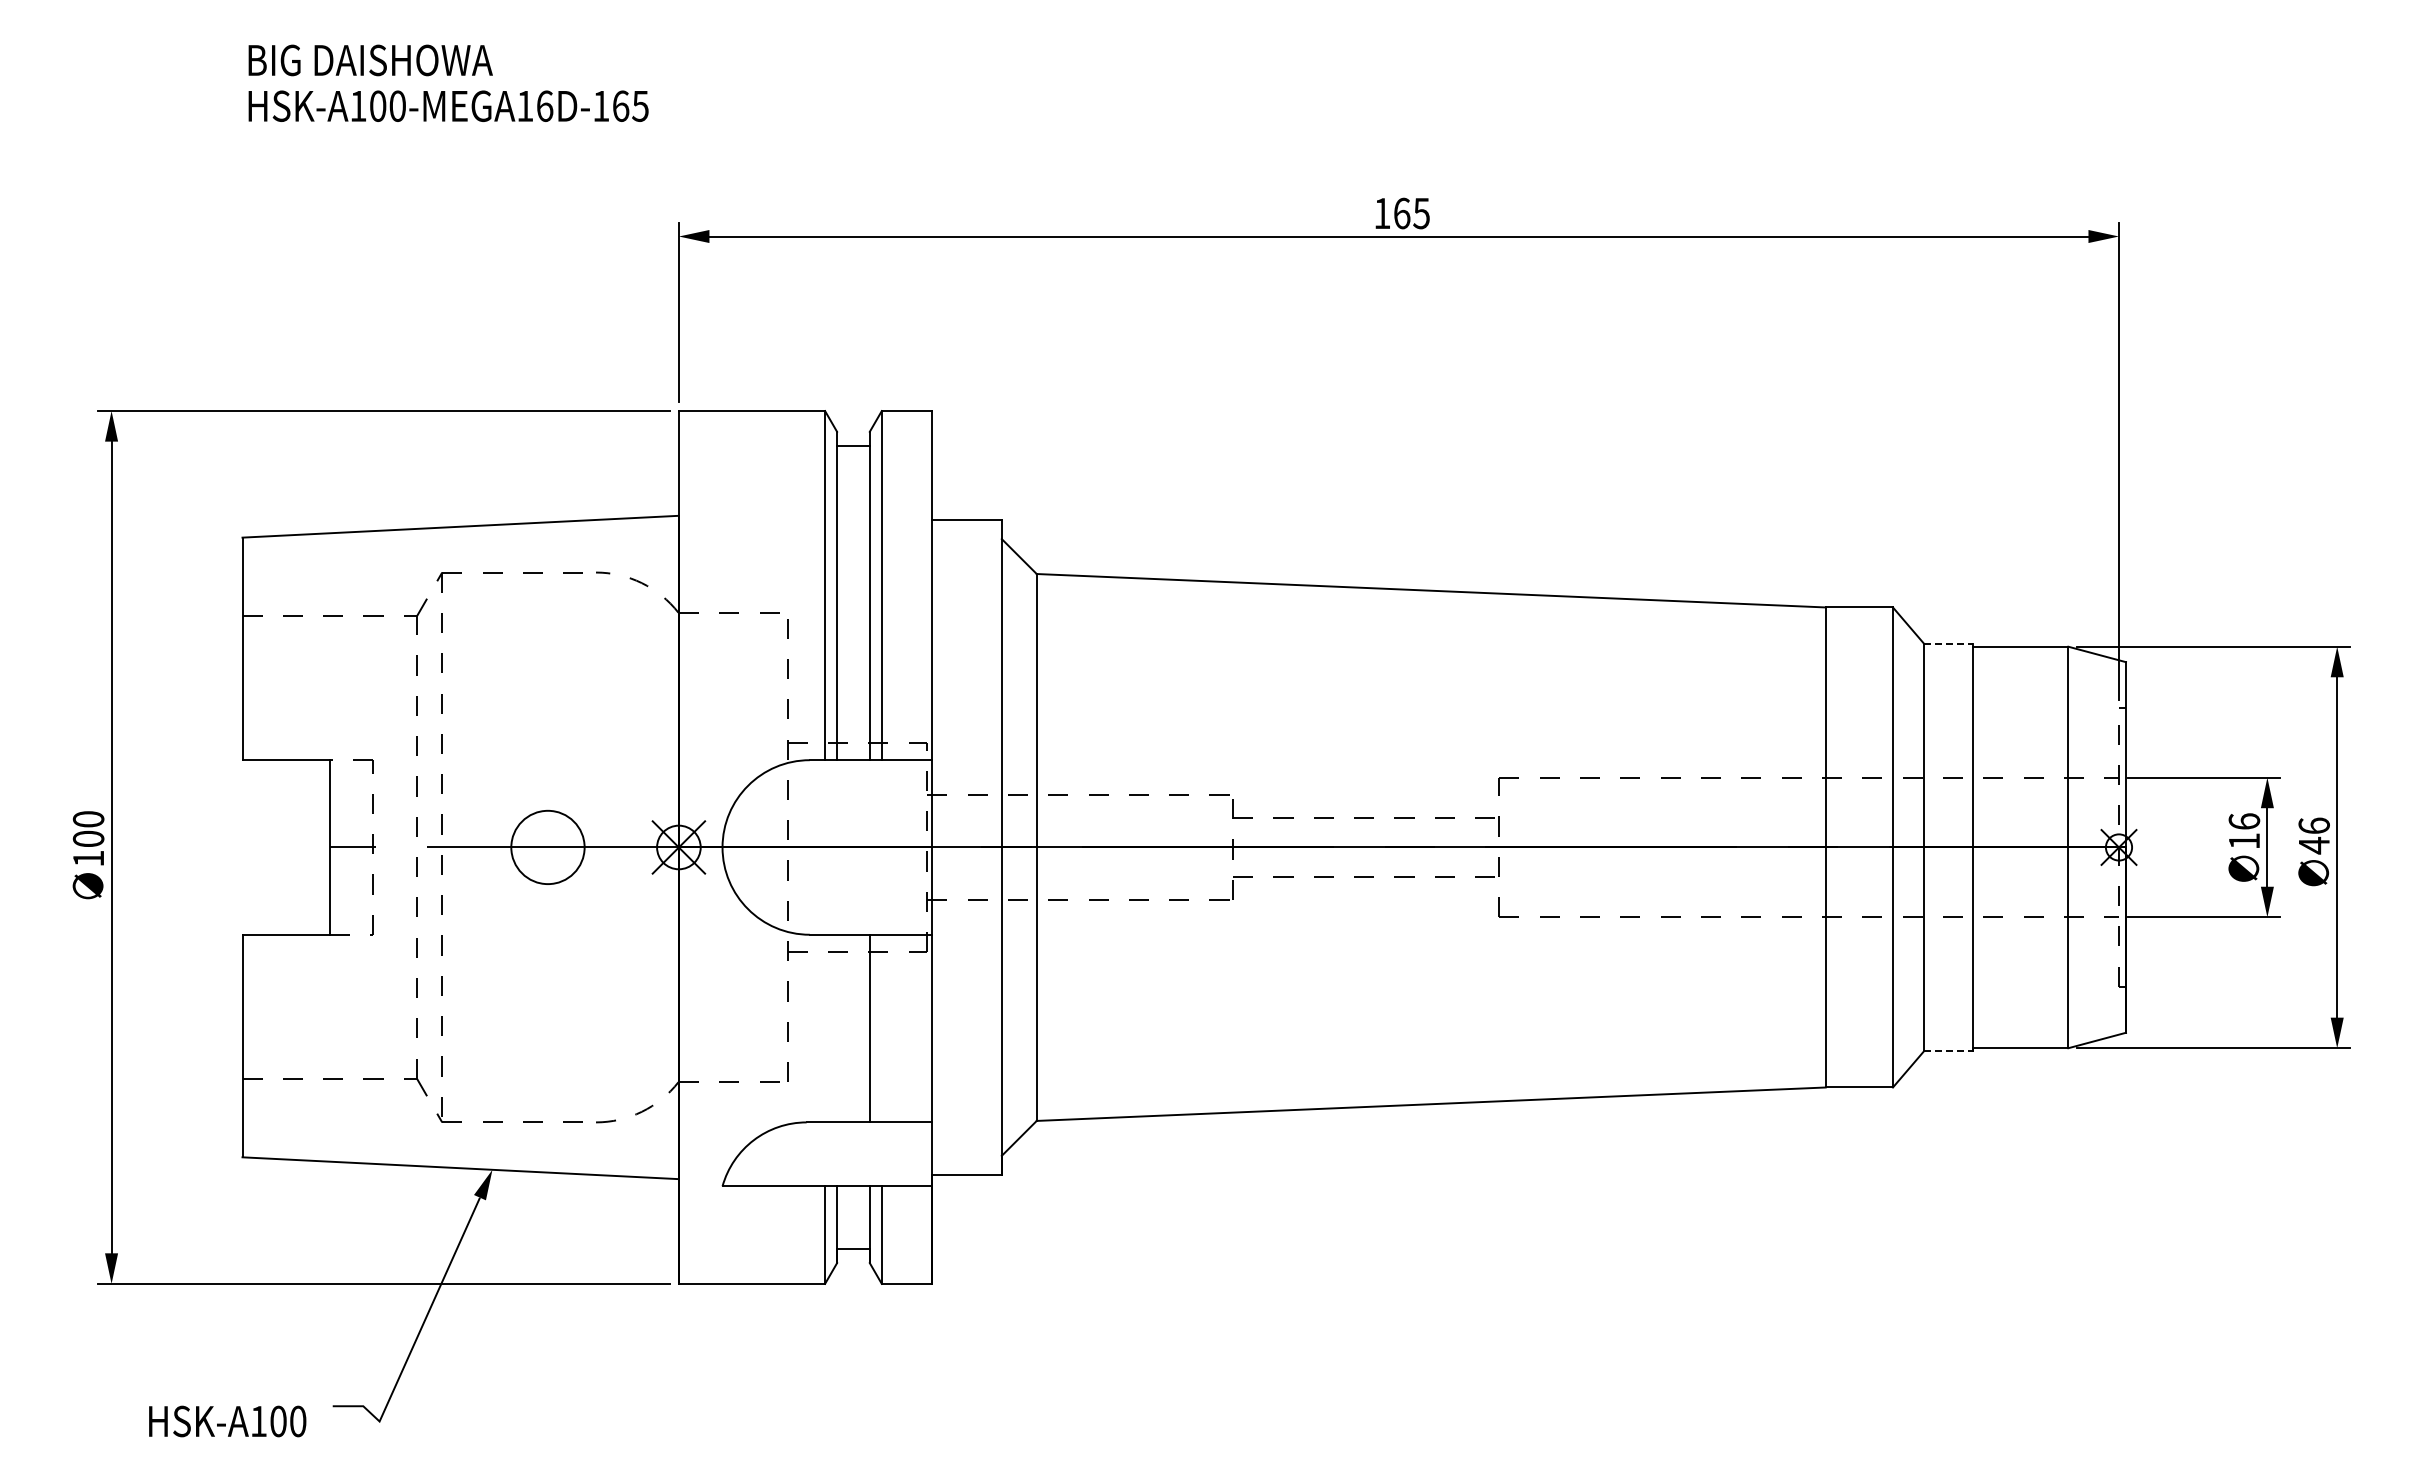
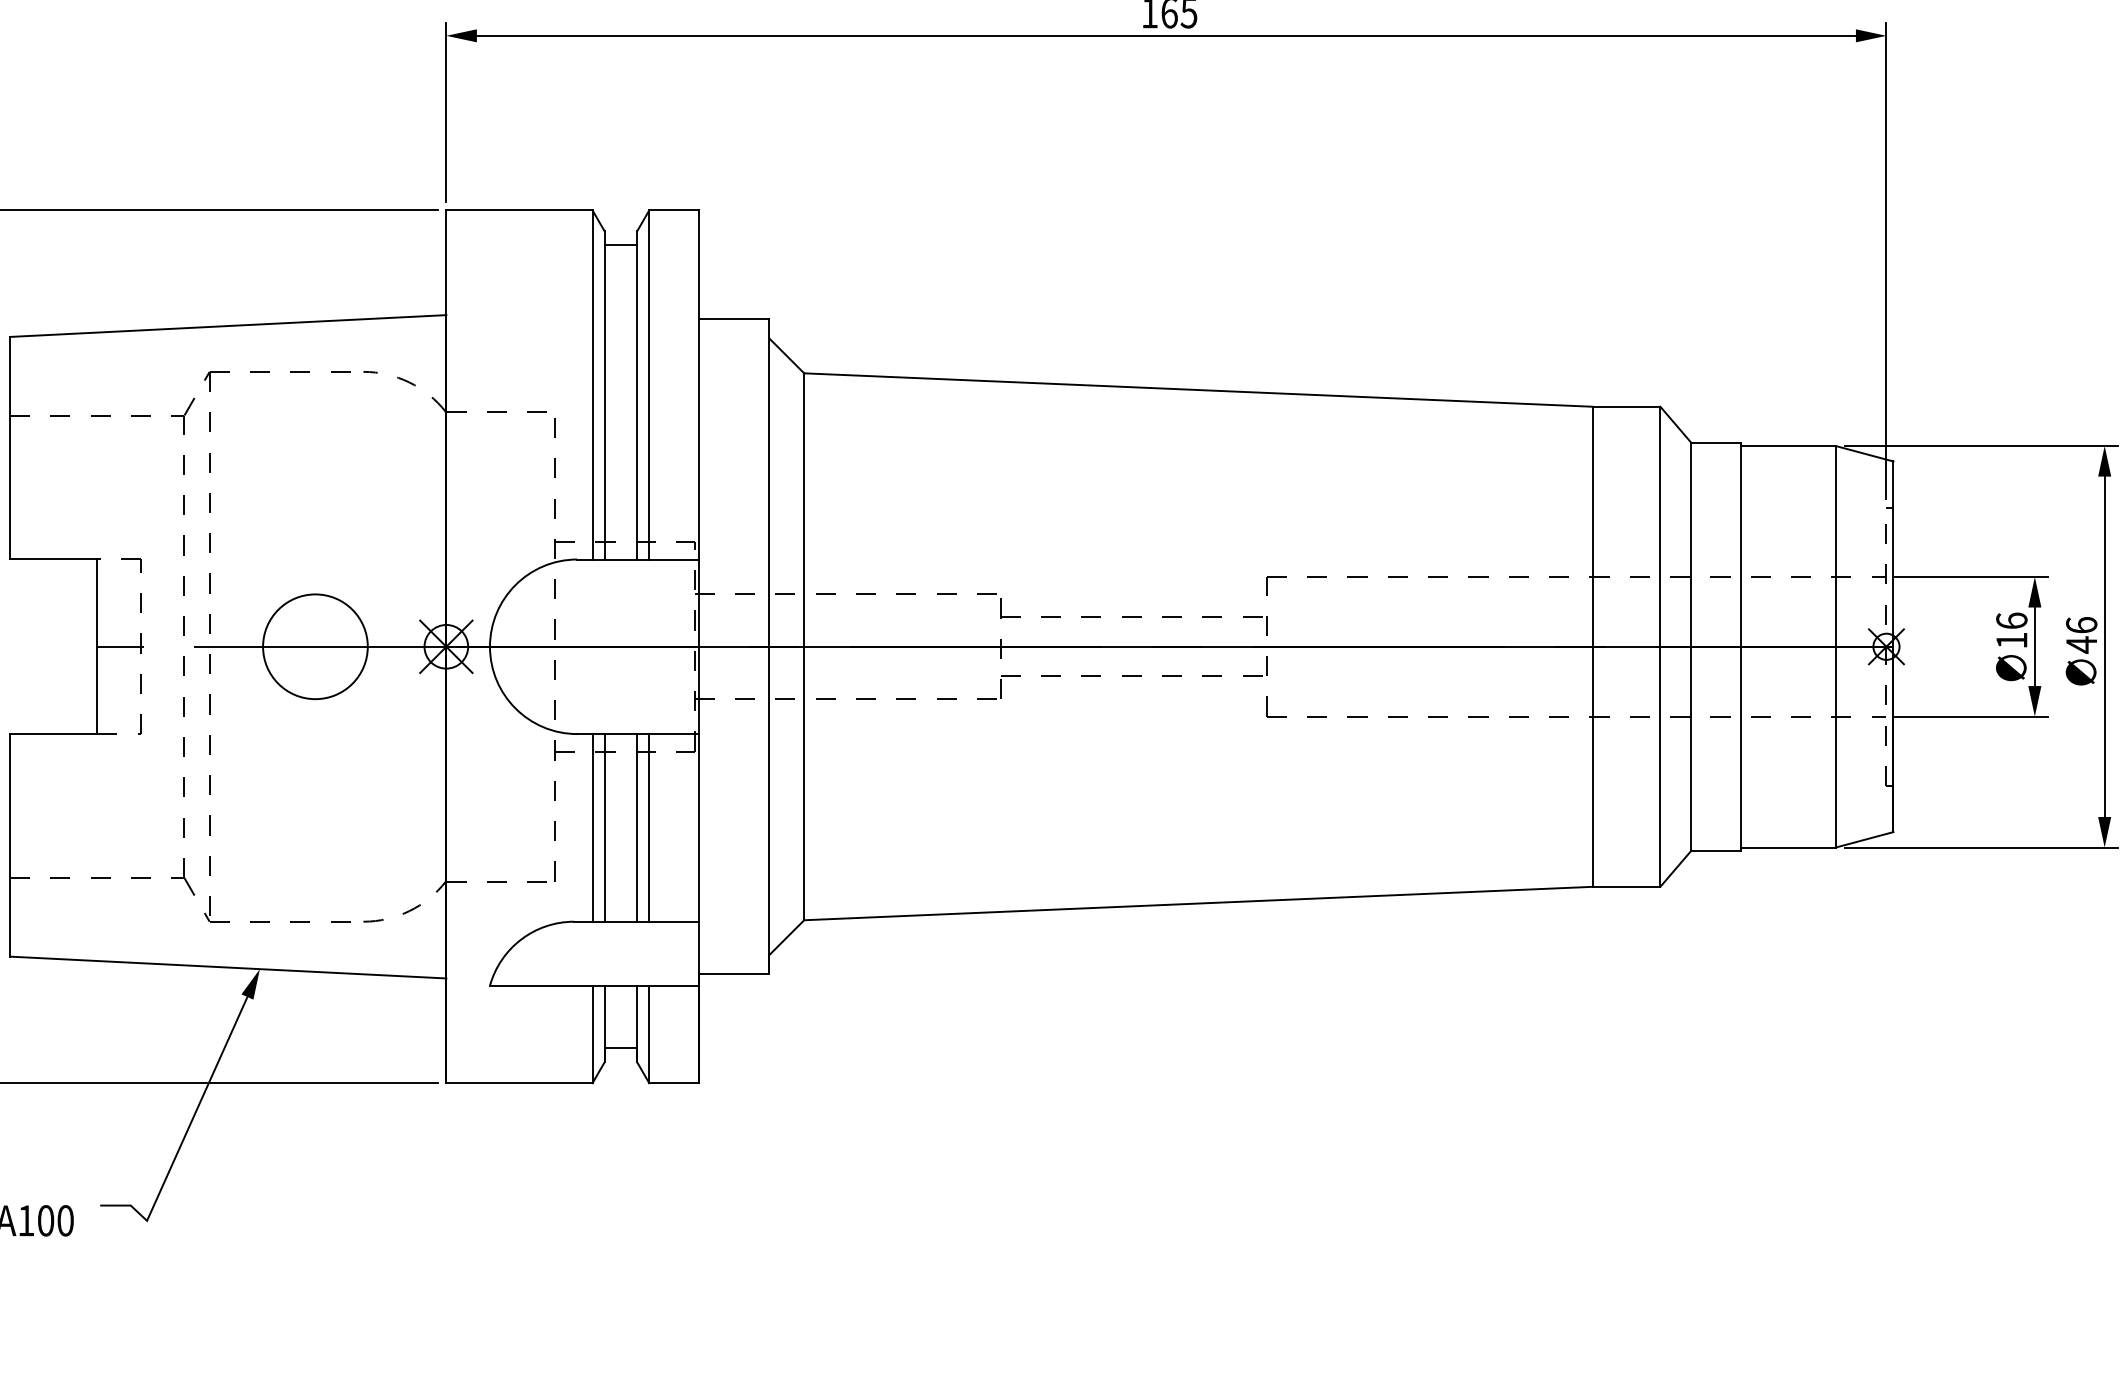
line: (1948, 643) -> (1715, 442), dashed -> solid
circle: (547, 847) -> (314, 646), size x1.43
line: (825, 1028) -> (592, 827), added
line: (837, 1028) -> (604, 827), added
line: (881, 1028) -> (648, 827), added
line: (1948, 1051) -> (1715, 850), dashed -> solid

